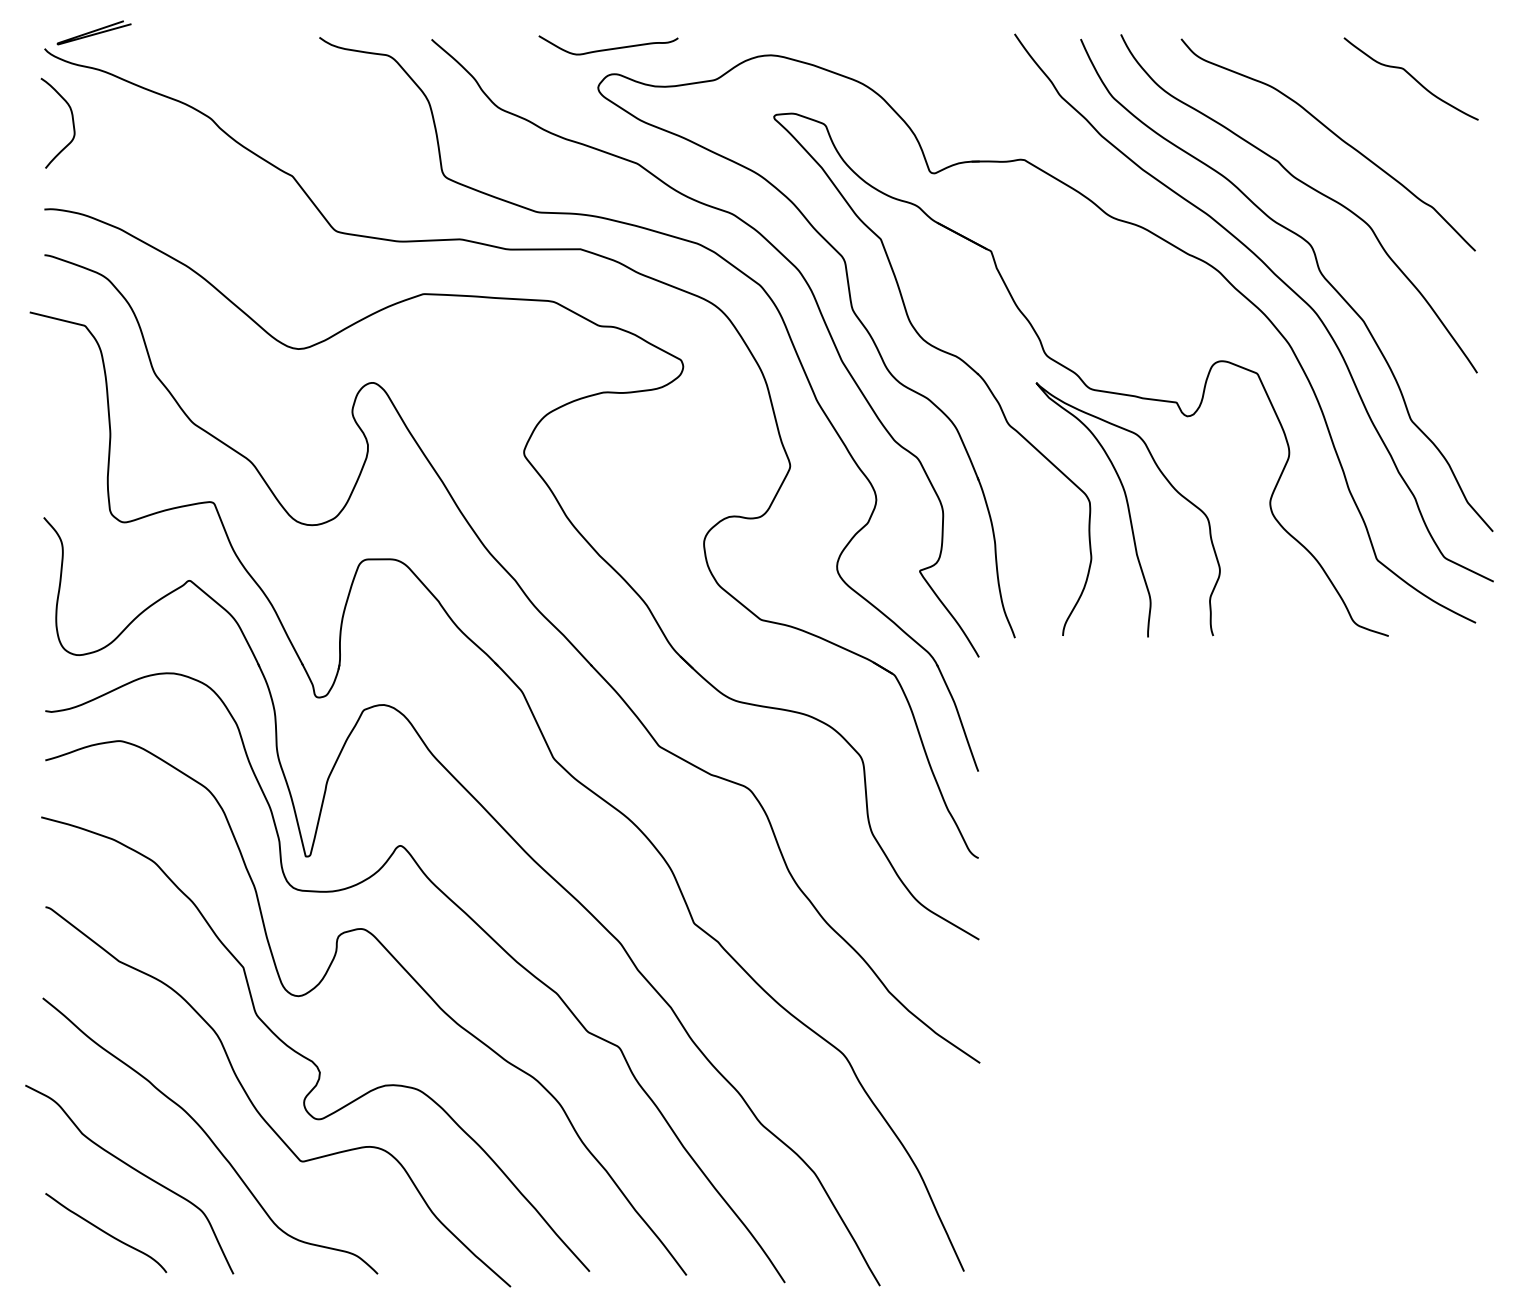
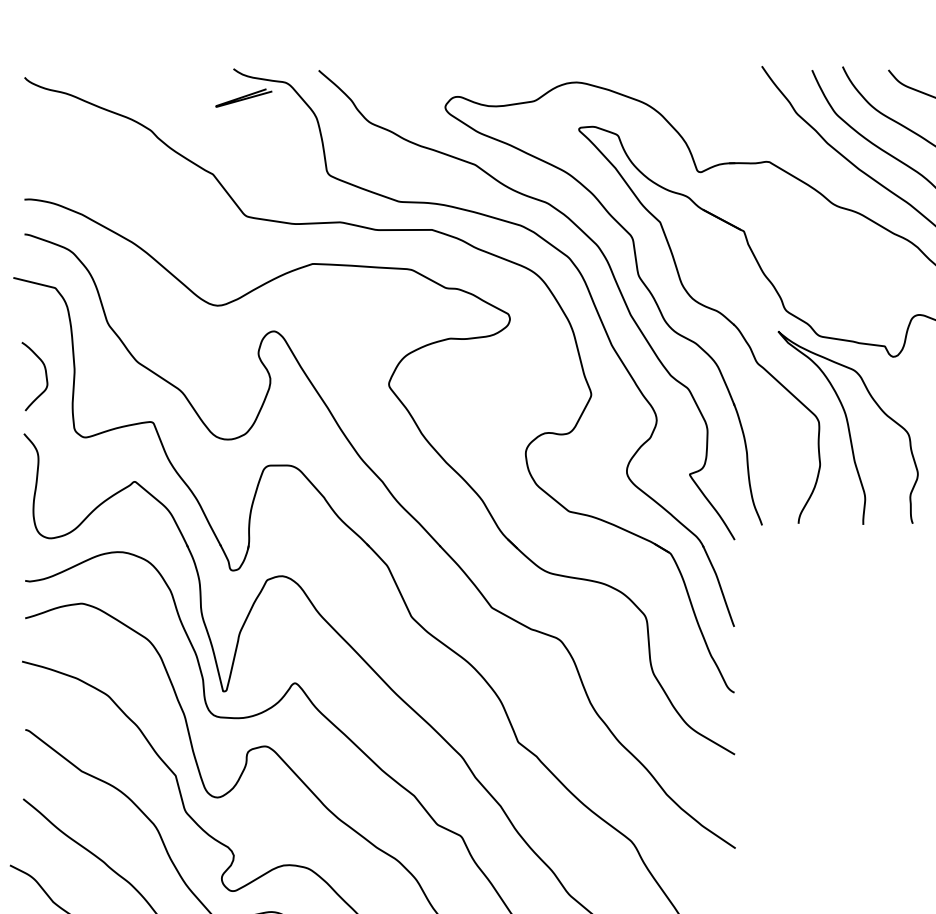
curve: (93, 32) -> (243, 97), moved
curve: (608, 48) -> (453, 77), removed
curve: (71, 117) -> (45, 372), moved

